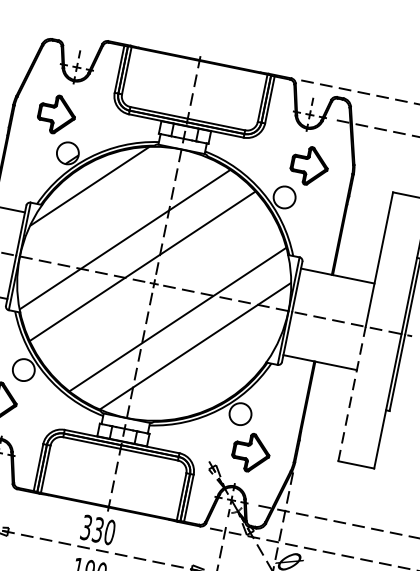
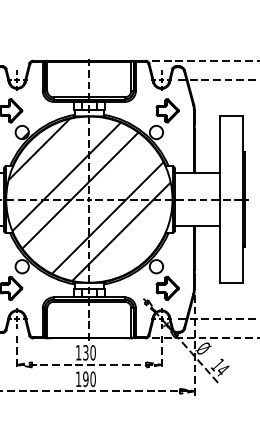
line: (352, 394) -> (220, 241), dashed -> solid
text: (86, 527) -> (78, 352), 330 -> 130

